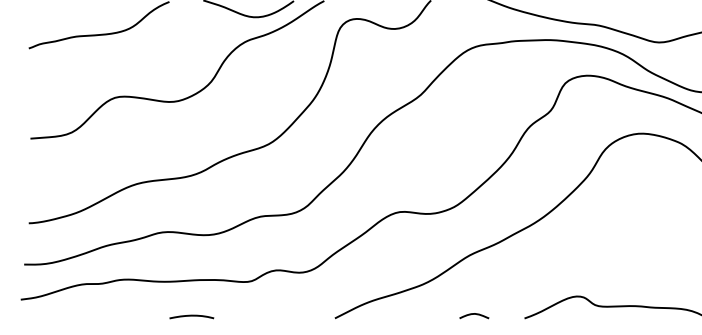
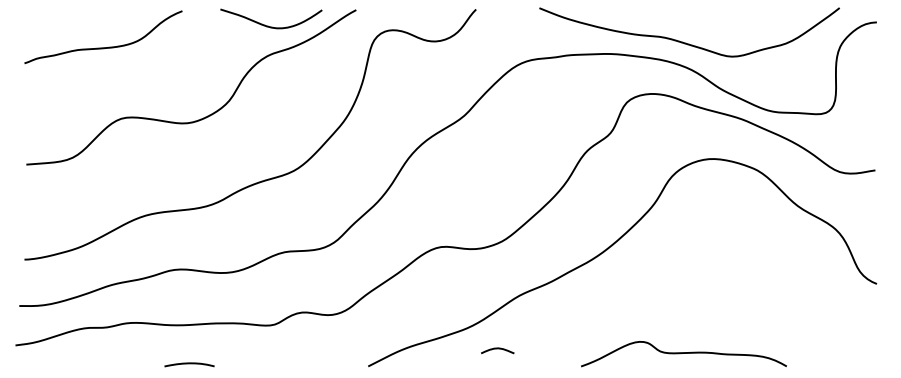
curve: (474, 314) -> (497, 349), moved
curve: (191, 316) -> (189, 364), moved

